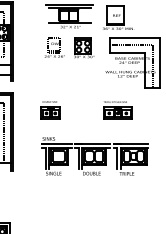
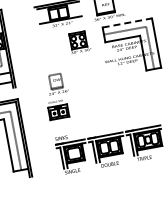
line: (135, 37) -> (128, 22), solid -> dashed
part: (54, 47) -> (57, 83), moved
part: (117, 110) -> (123, 97), removed

